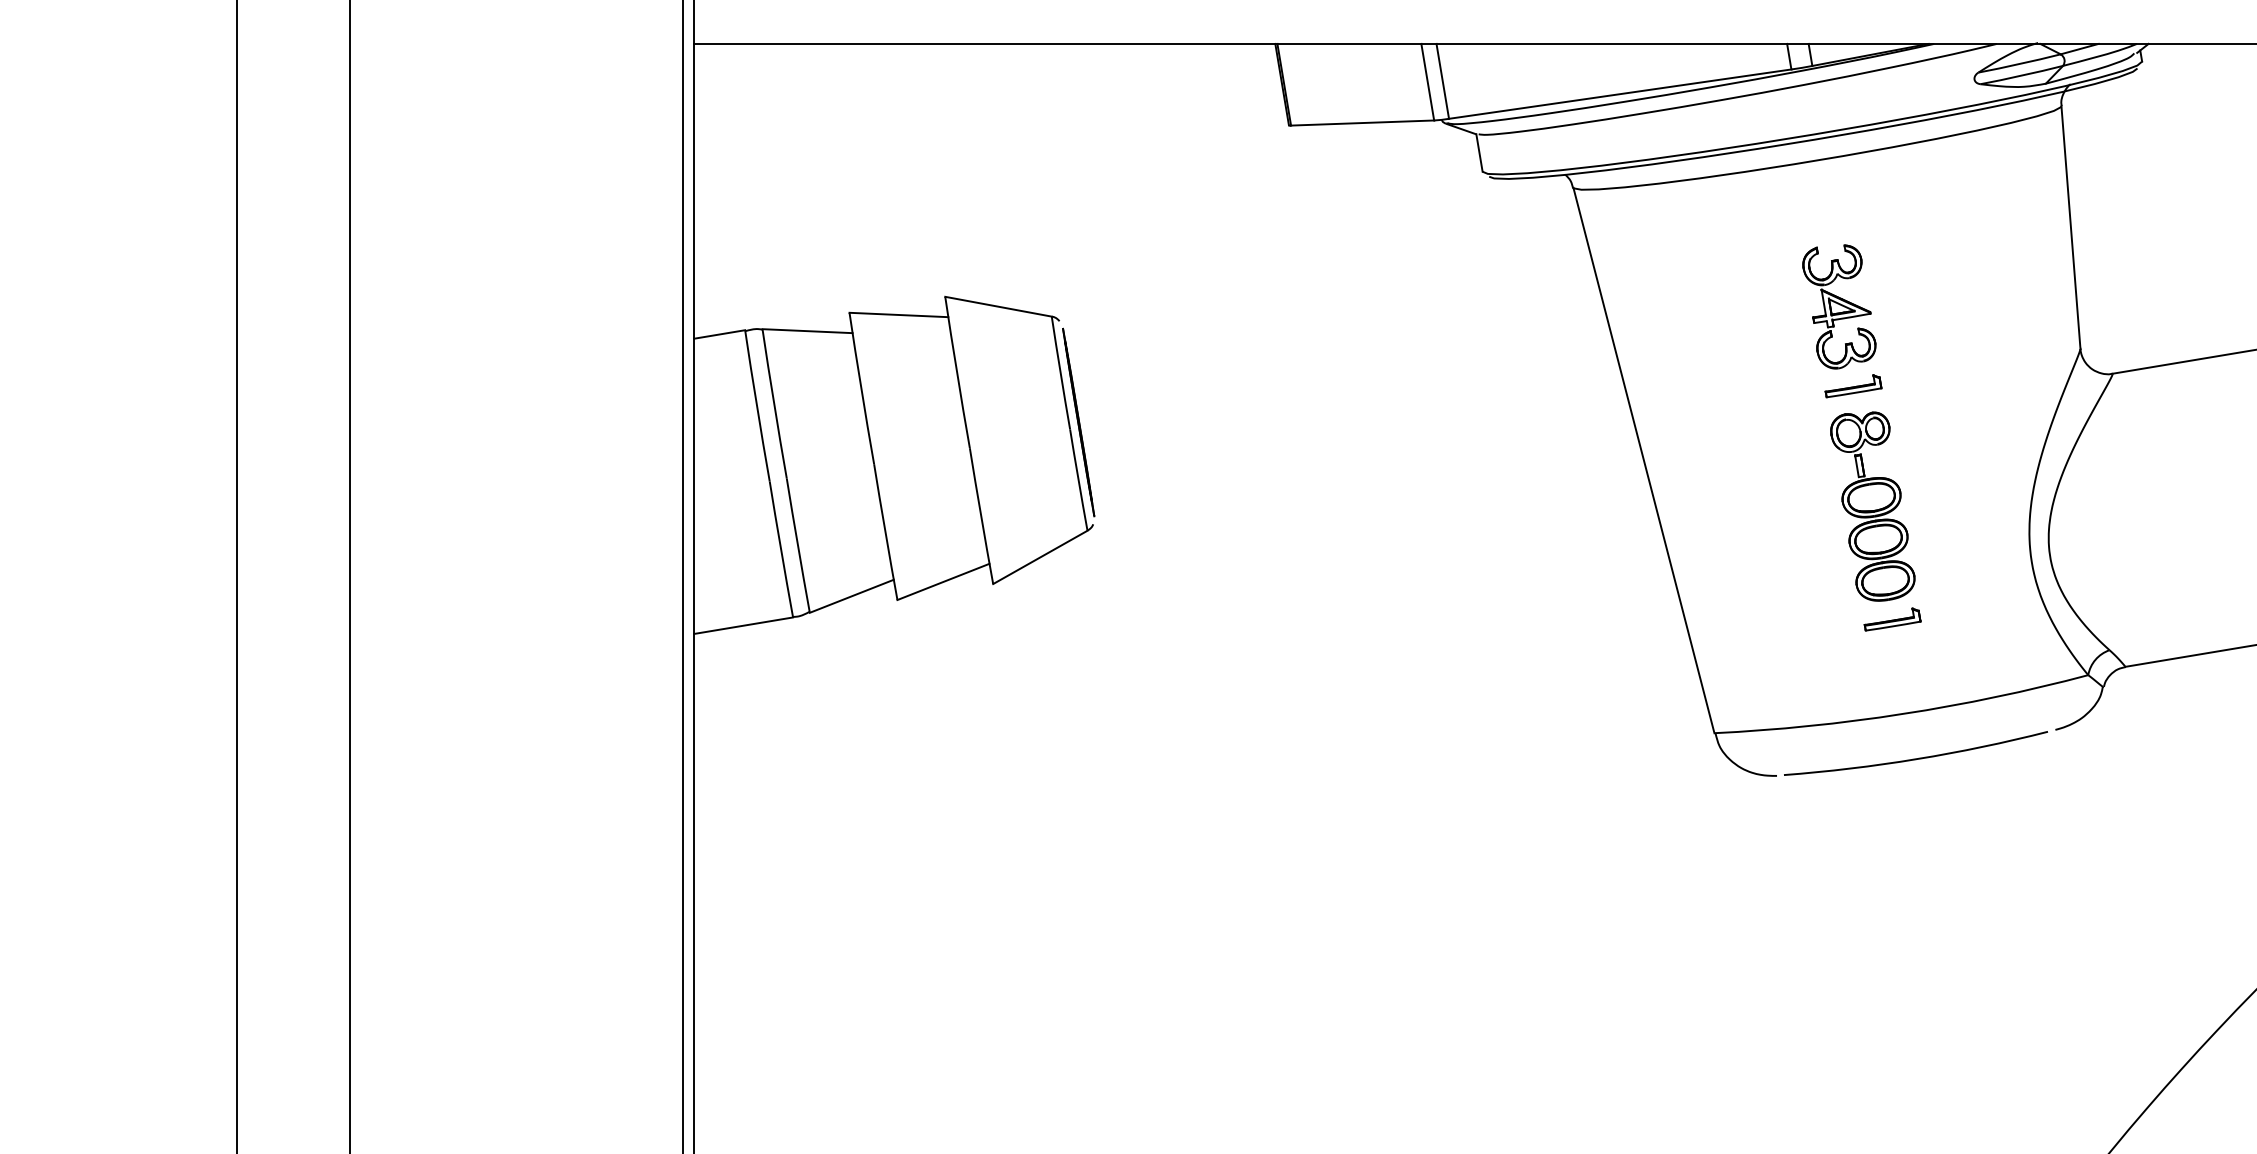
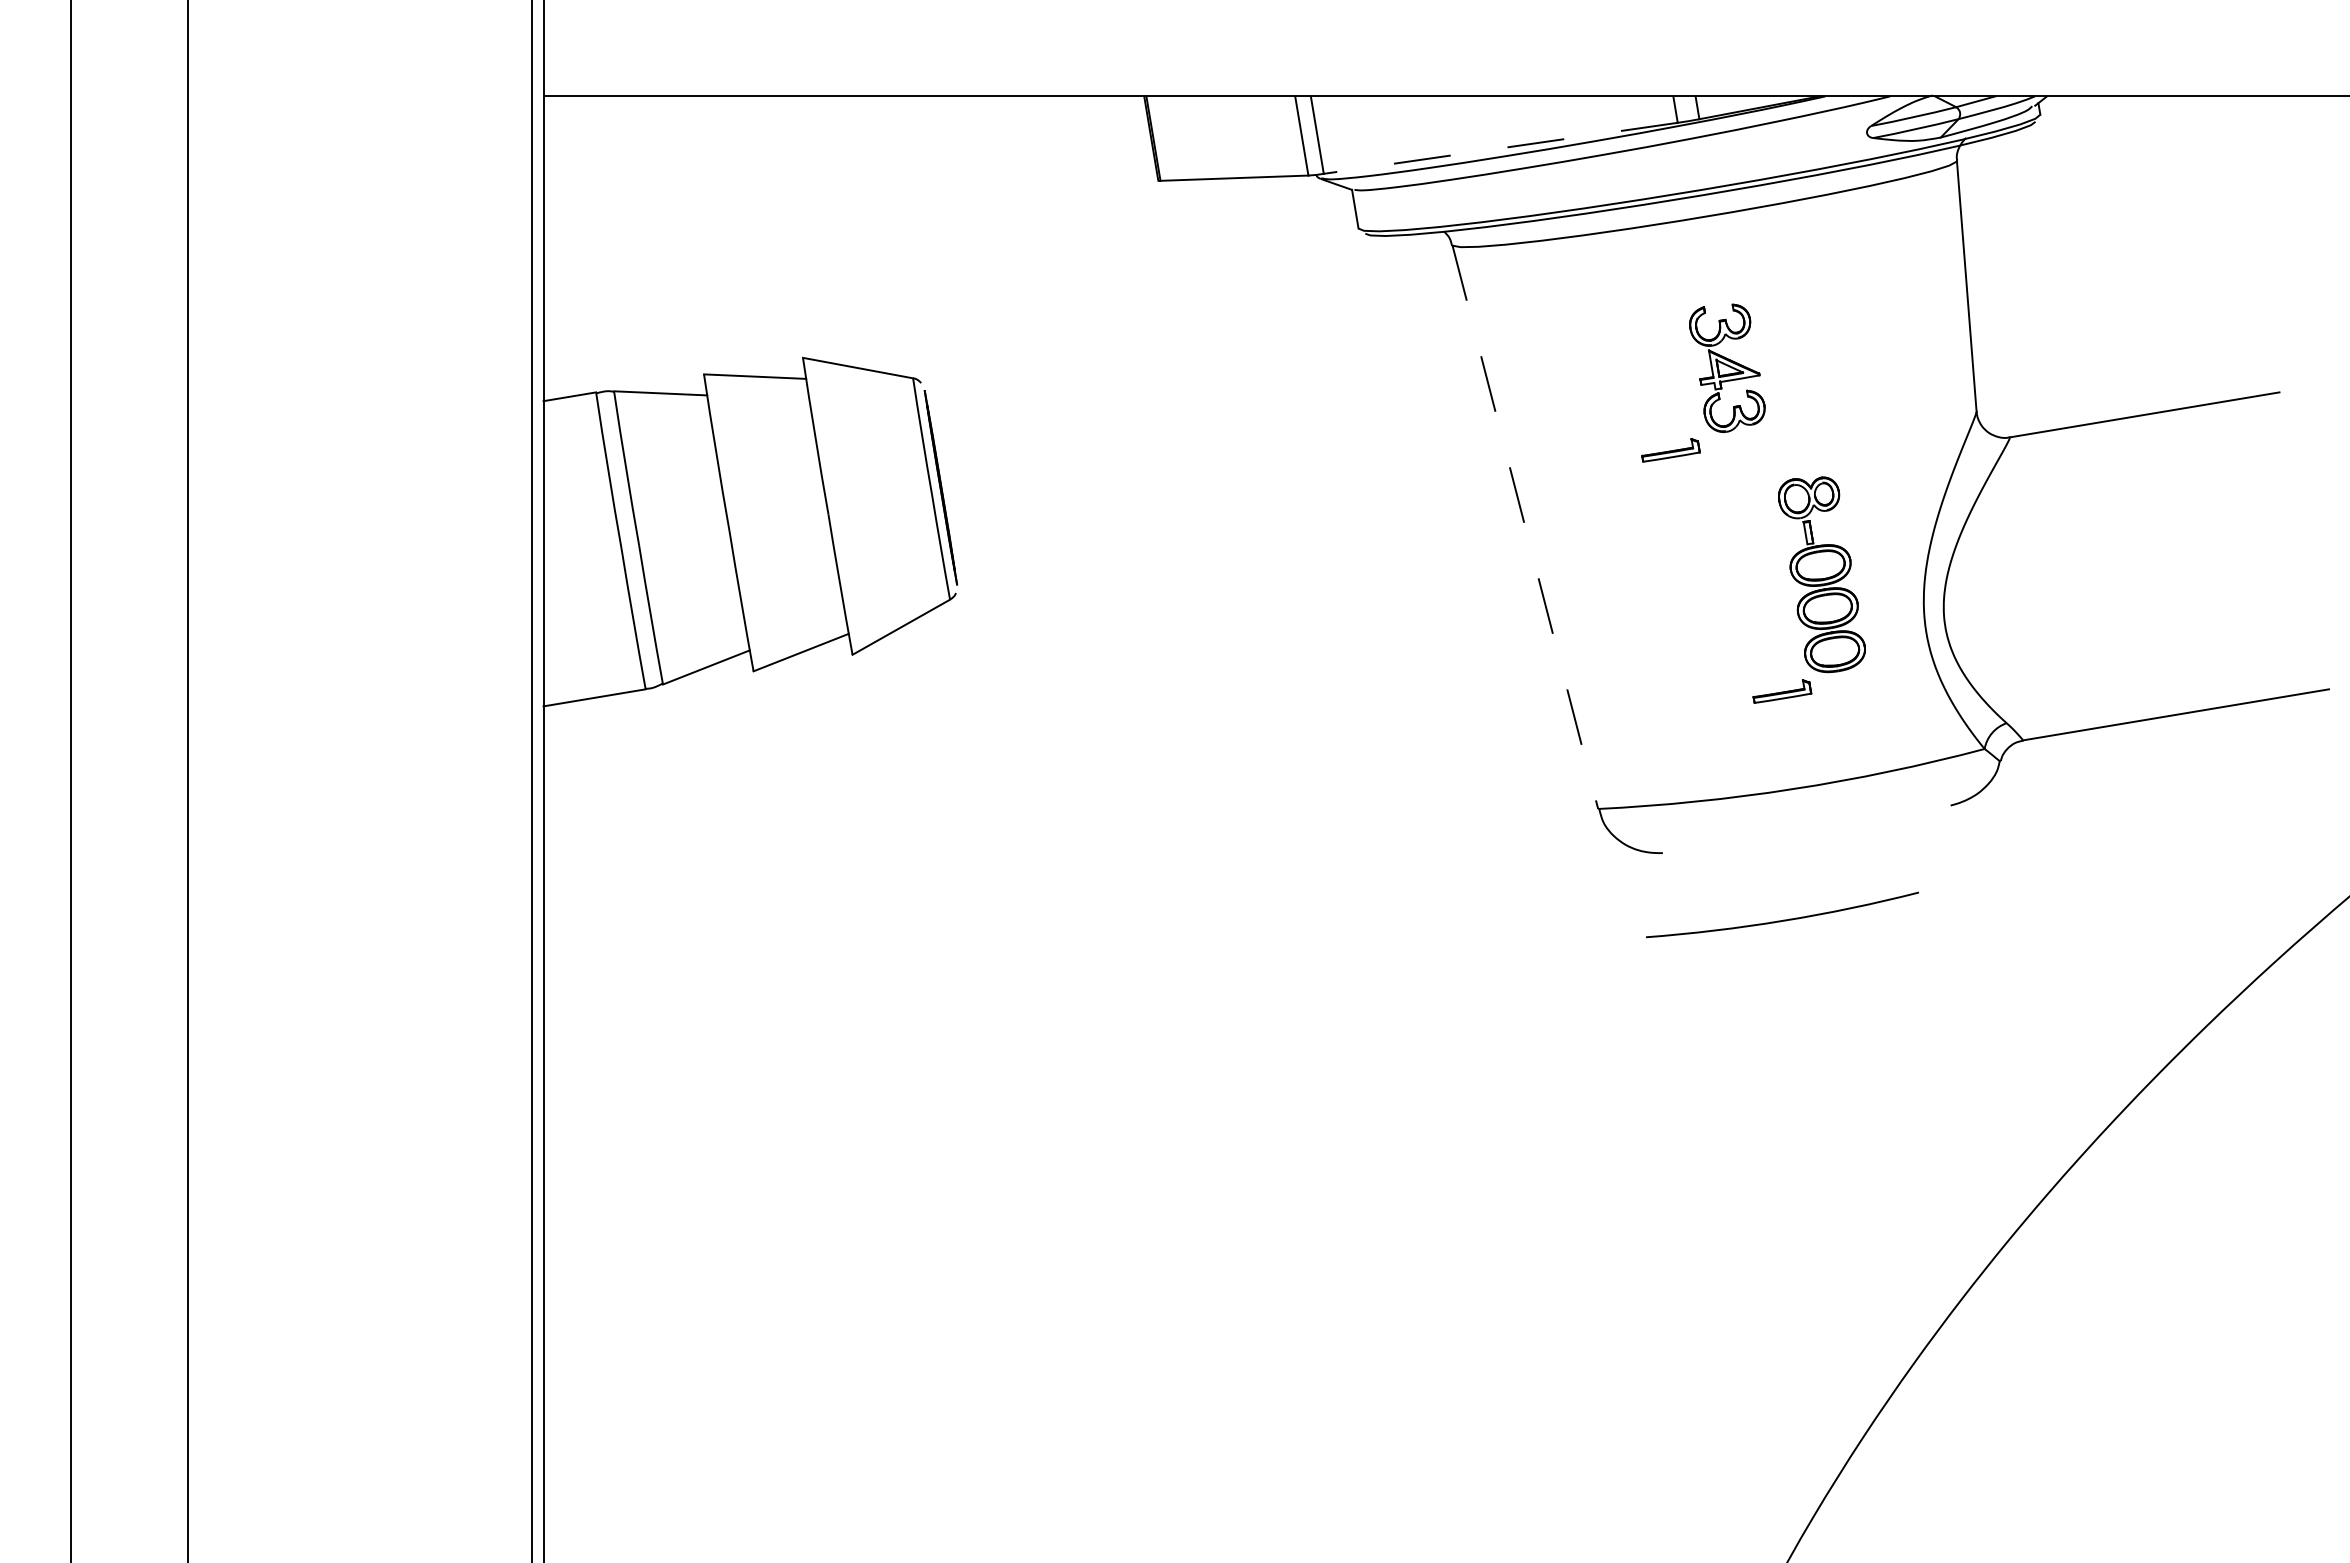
line: (1619, 94) -> (1500, 148), solid -> dashed
part: (1853, 386) -> (1670, 450), moved
line: (1644, 460) -> (1525, 527), solid -> dashed
part: (1872, 506) -> (1821, 574), moved
arc: (1916, 757) -> (1783, 919), moved

